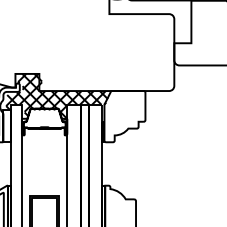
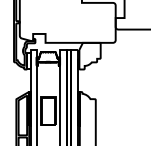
hatch: (58, 96) -> (55, 45), removed

